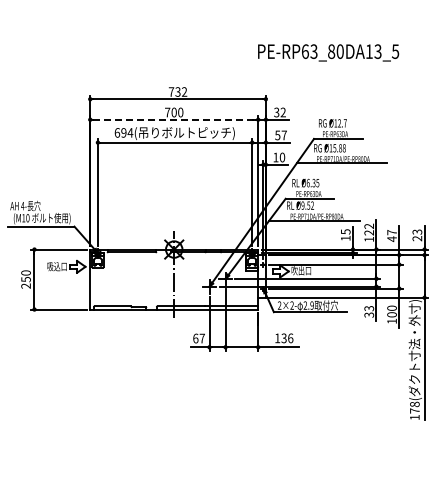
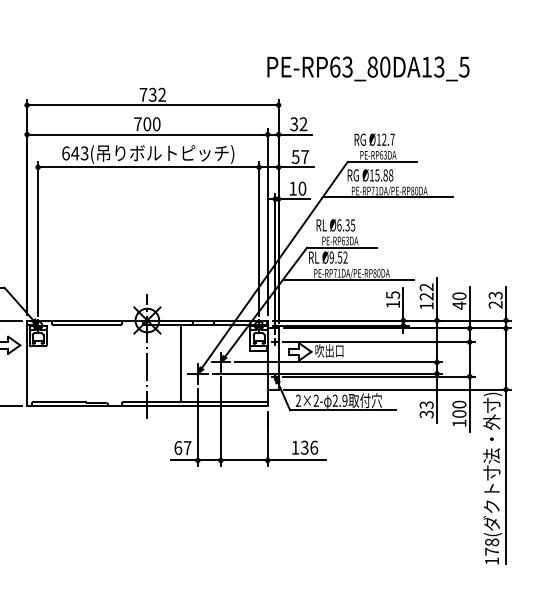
text: (328, 52) -> (368, 68), moved
line: (174, 119) -> (147, 134), dashed -> solid
text: (127, 132) -> (80, 152), 694( -> 643(
text: (391, 232) -> (458, 296), 47 -> 40
line: (198, 279) -> (182, 363), added

